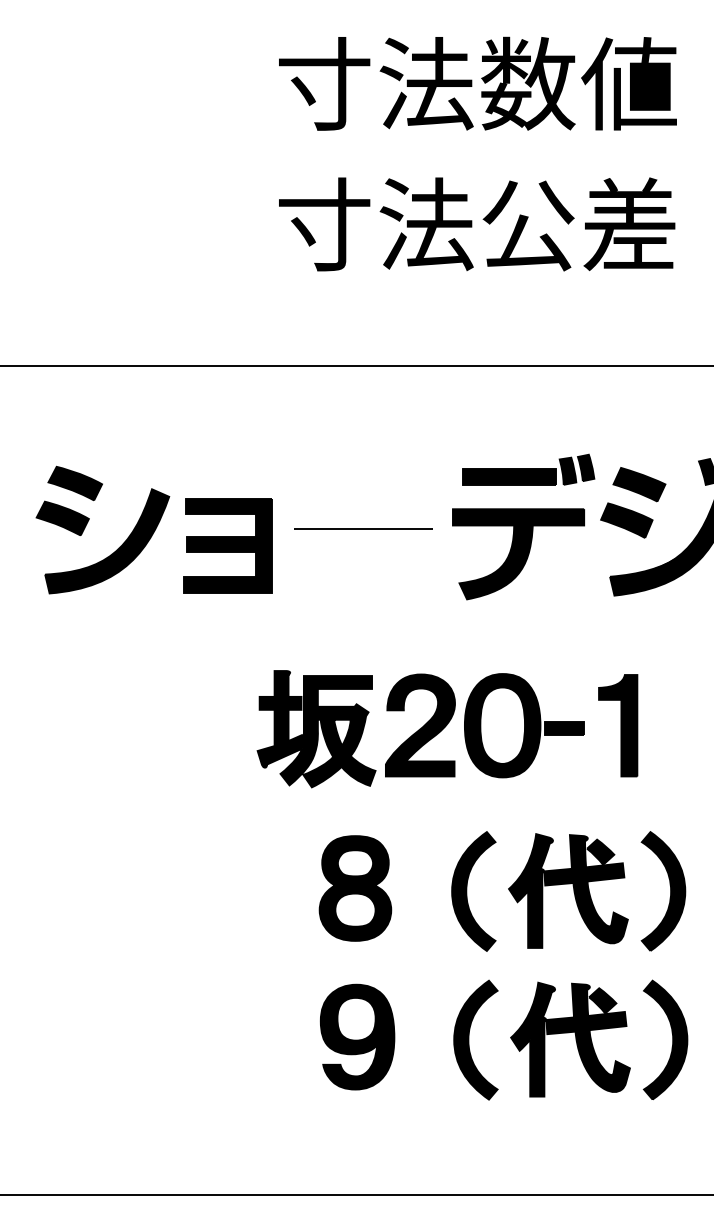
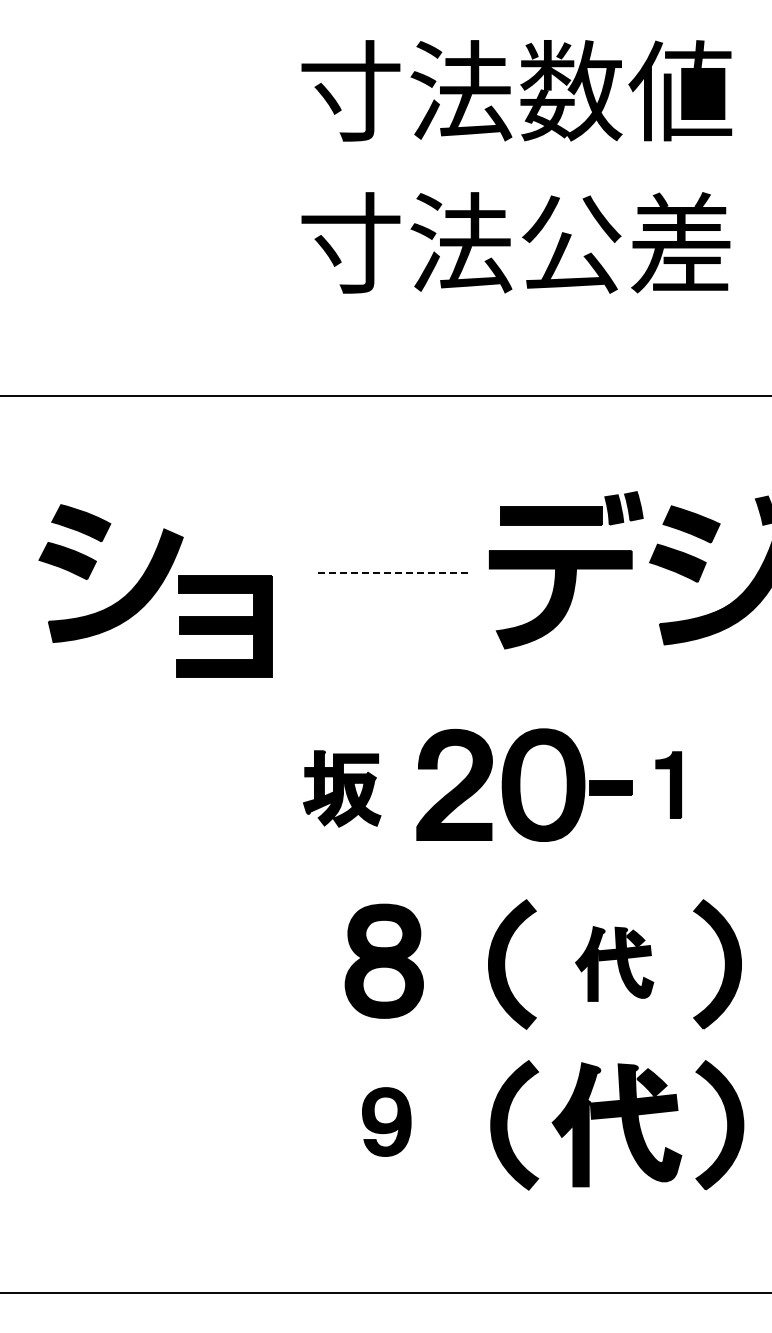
line: (363, 529) -> (393, 572), solid -> dashed
part: (228, 545) -> (224, 626), moved
part: (618, 725) -> (668, 784), size x0.6
part: (315, 728) -> (341, 788), size x0.6
part: (568, 890) -> (614, 963), size x0.6
part: (357, 1036) -> (386, 1121), size x0.6

